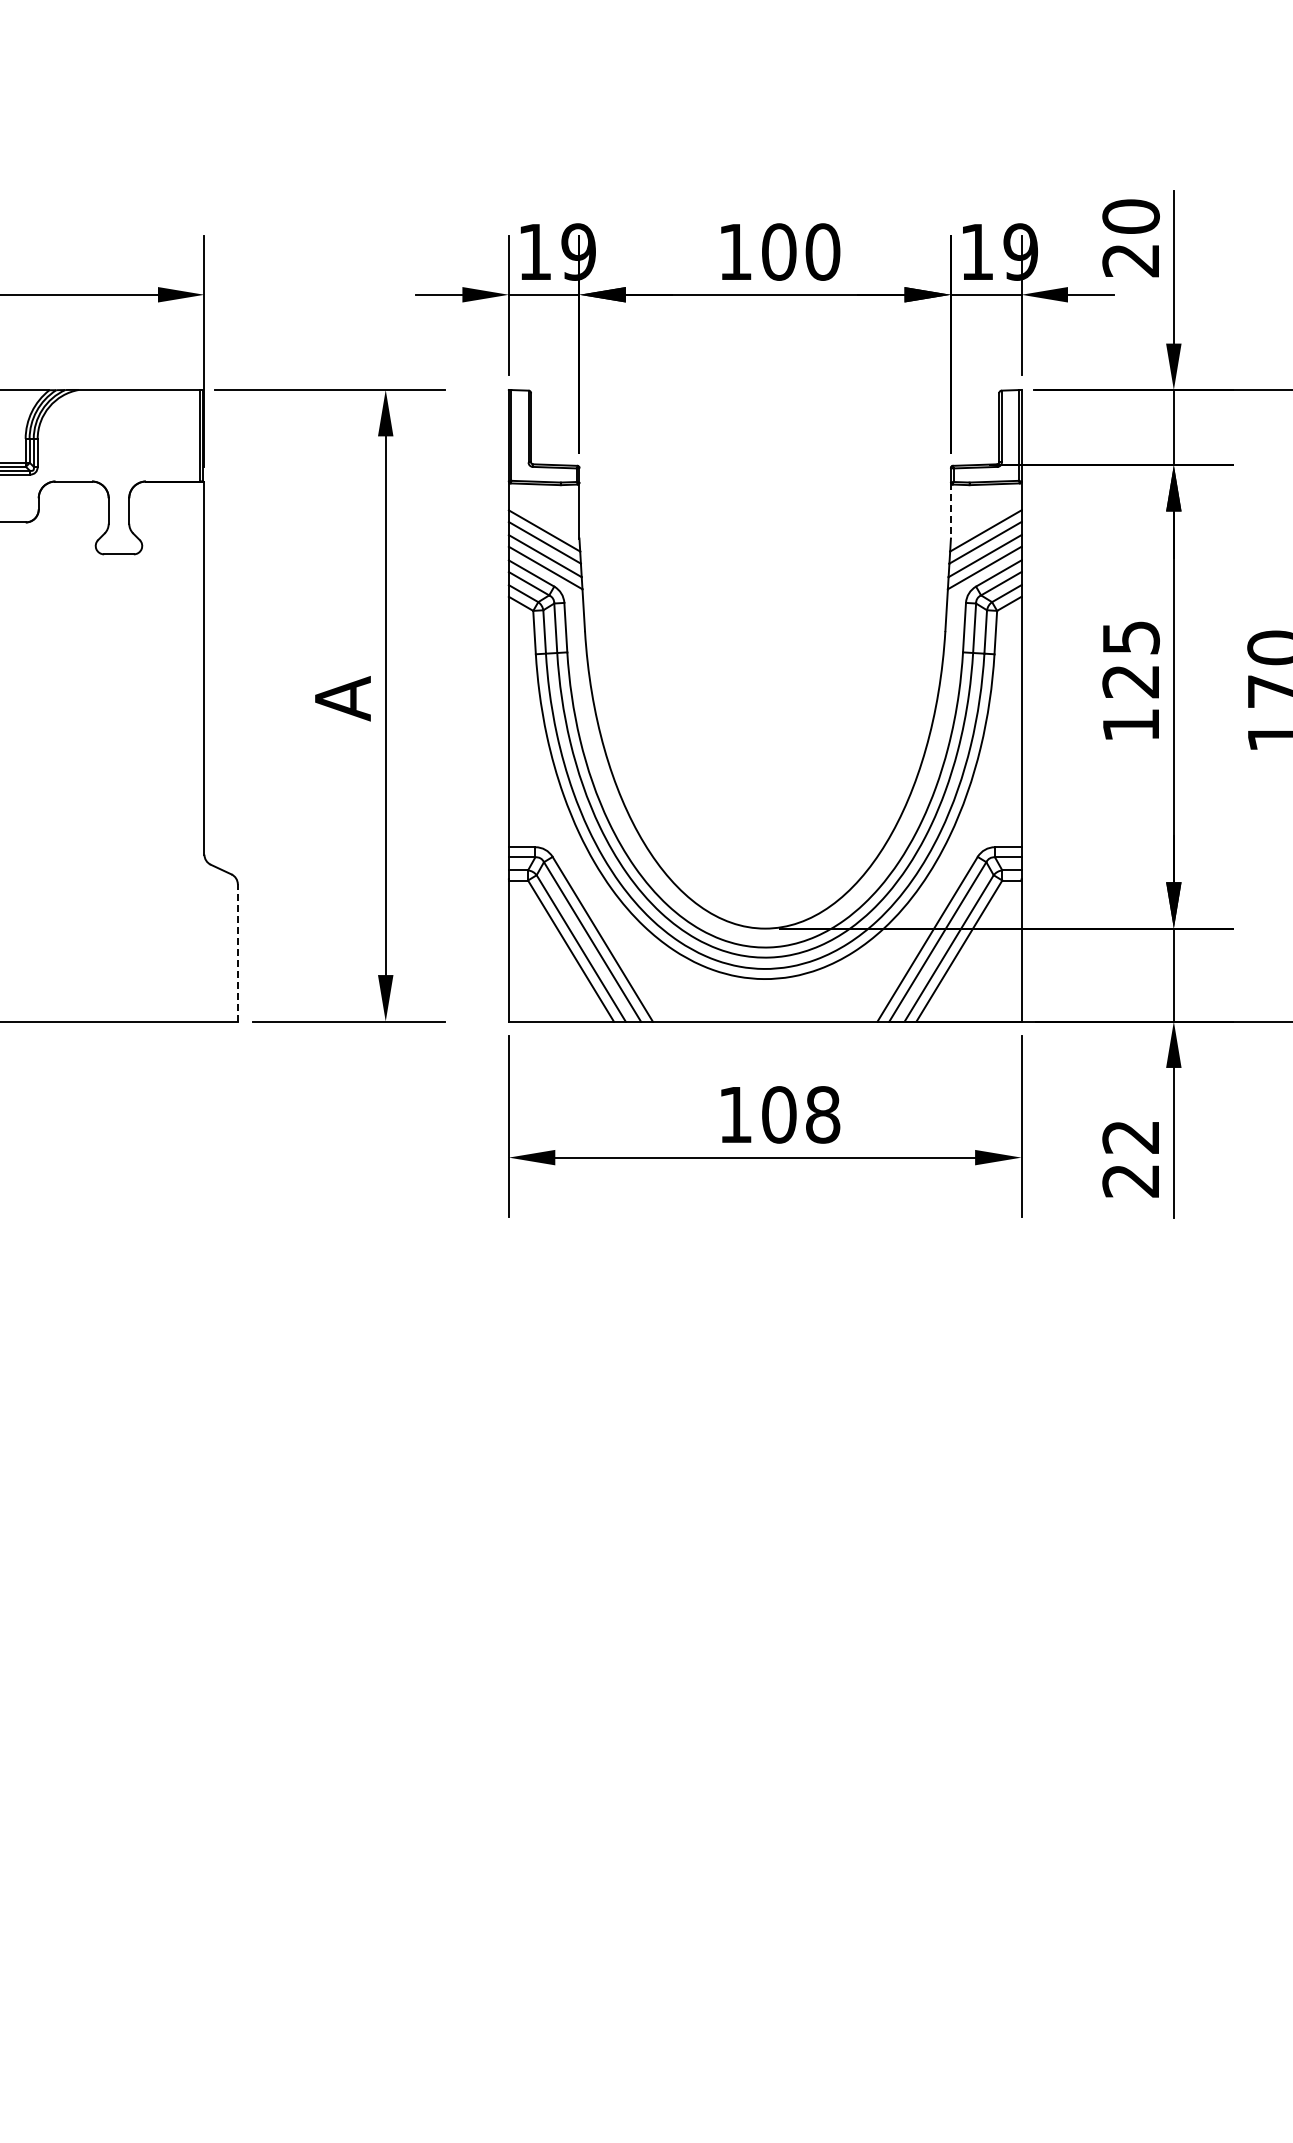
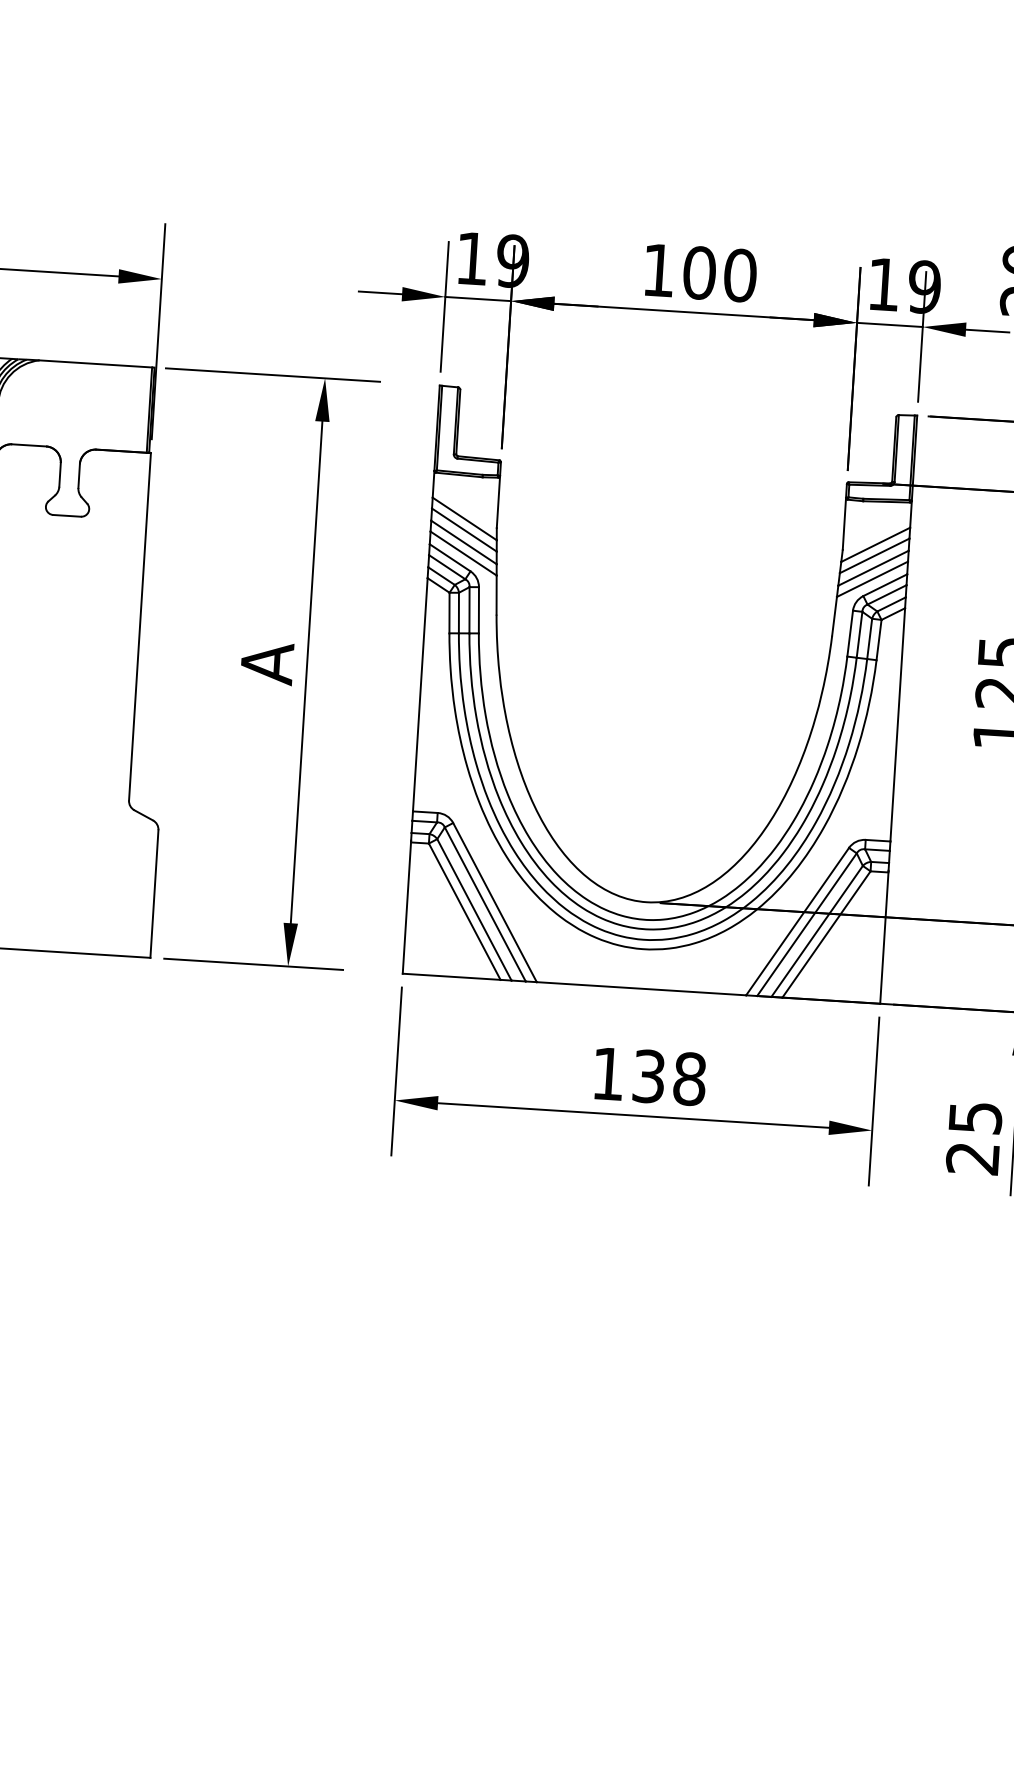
line: (950, 510) -> (843, 523), dashed -> solid
line: (237, 952) -> (154, 893), dashed -> solid
text: (779, 1114) -> (649, 1076), 108 -> 138
text: (1130, 1137) -> (974, 1118), 22 -> 25

